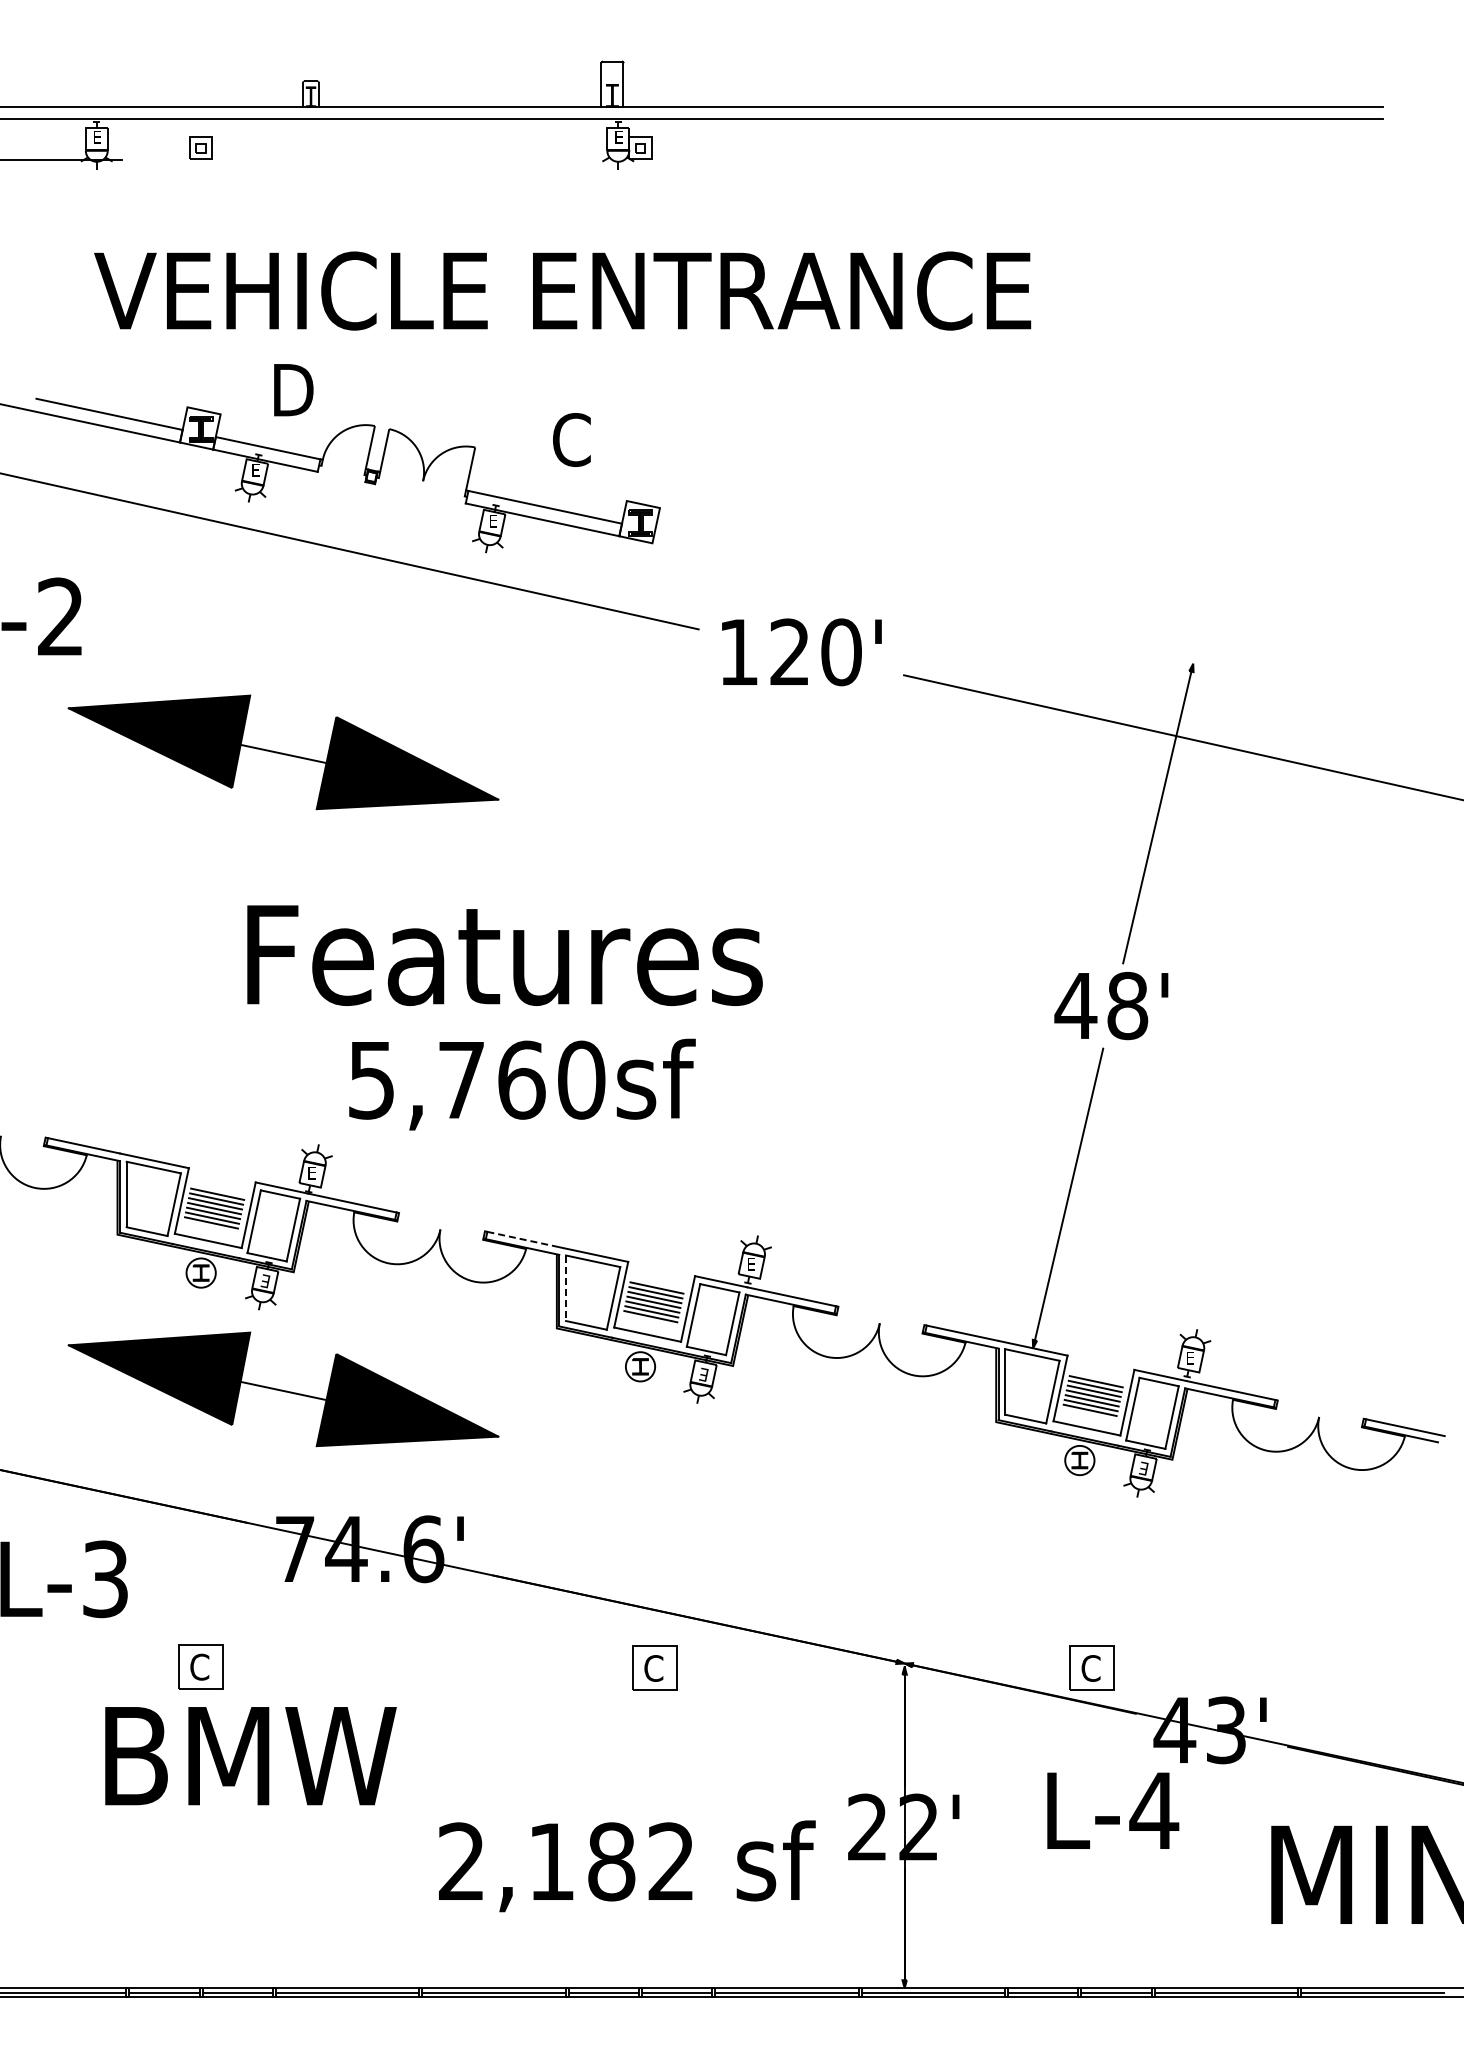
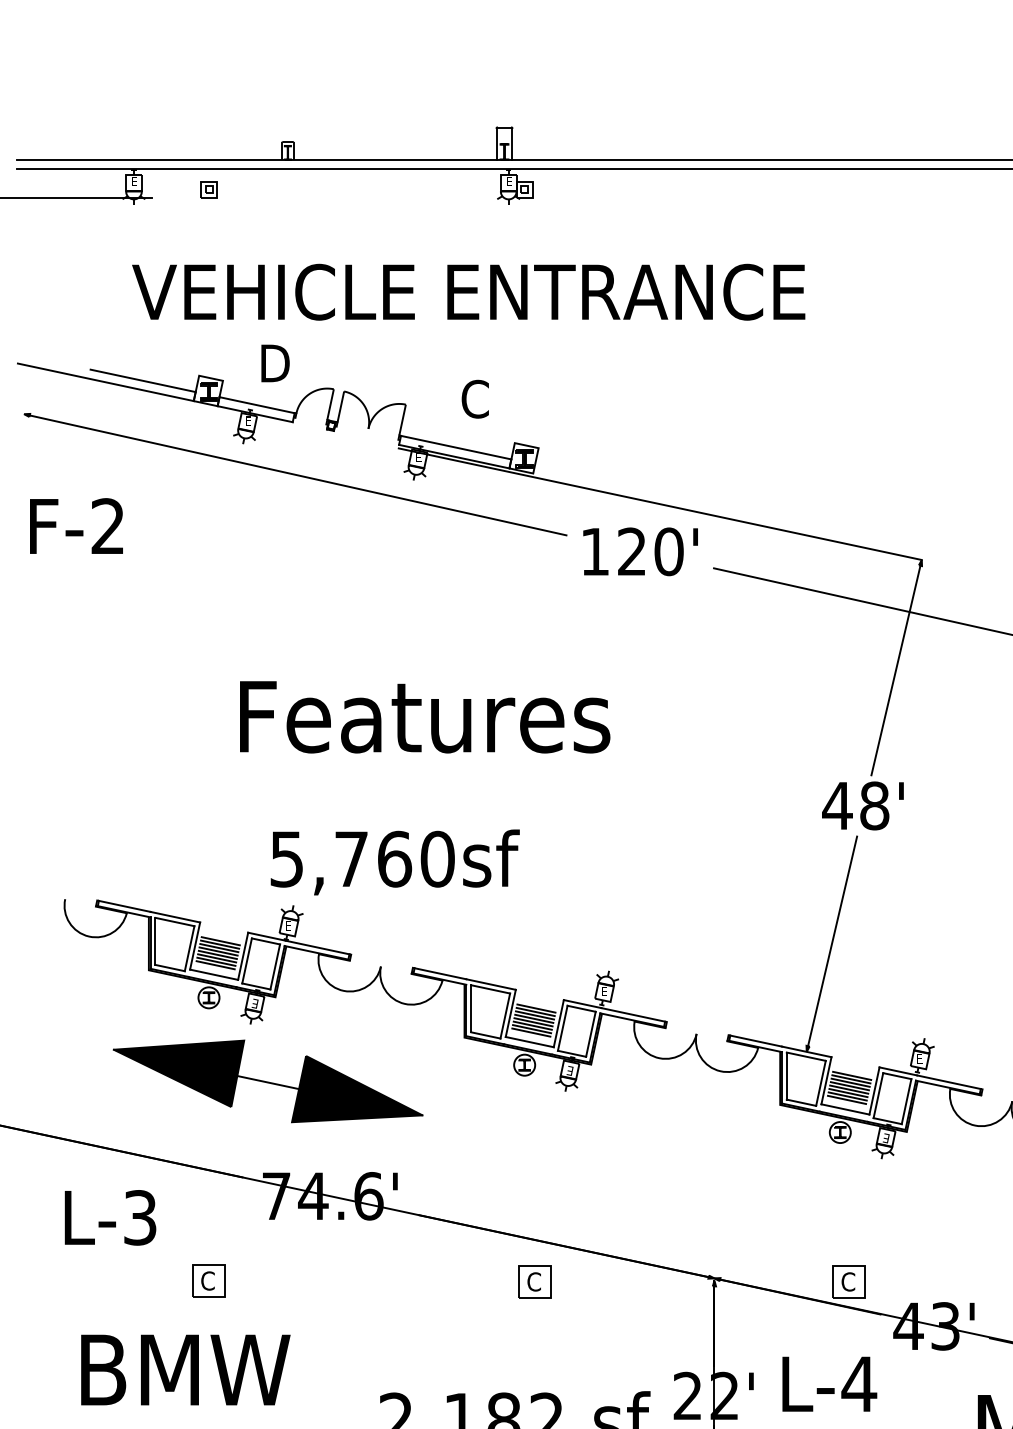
line: (829, 585) -> (660, 503), added
part: (283, 752) -> (268, 623), removed
text: (504, 955) -> (424, 717), moved
text: (522, 1084) -> (395, 862), moved
line: (209, 1227) -> (214, 965), added
line: (523, 1239) -> (440, 973), dashed -> solid
line: (566, 1288) -> (471, 1008), dashed -> solid
line: (649, 1321) -> (531, 1032), added
line: (1088, 1414) -> (846, 1099), added
text: (250, 1756) -> (185, 1370), moved
text: (1113, 1810) -> (830, 1383), moved

